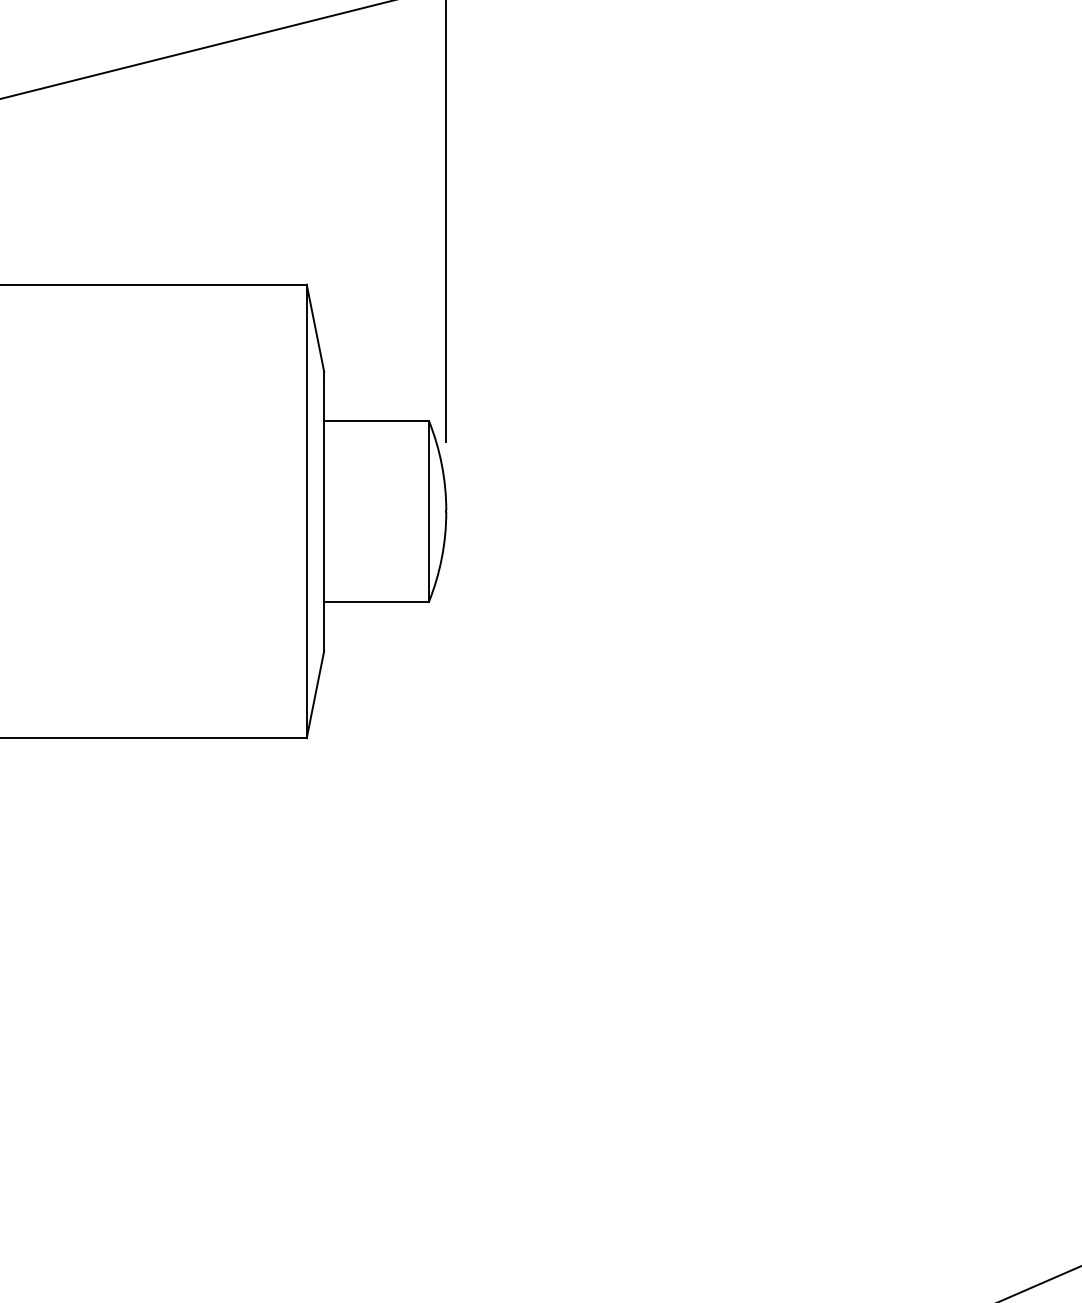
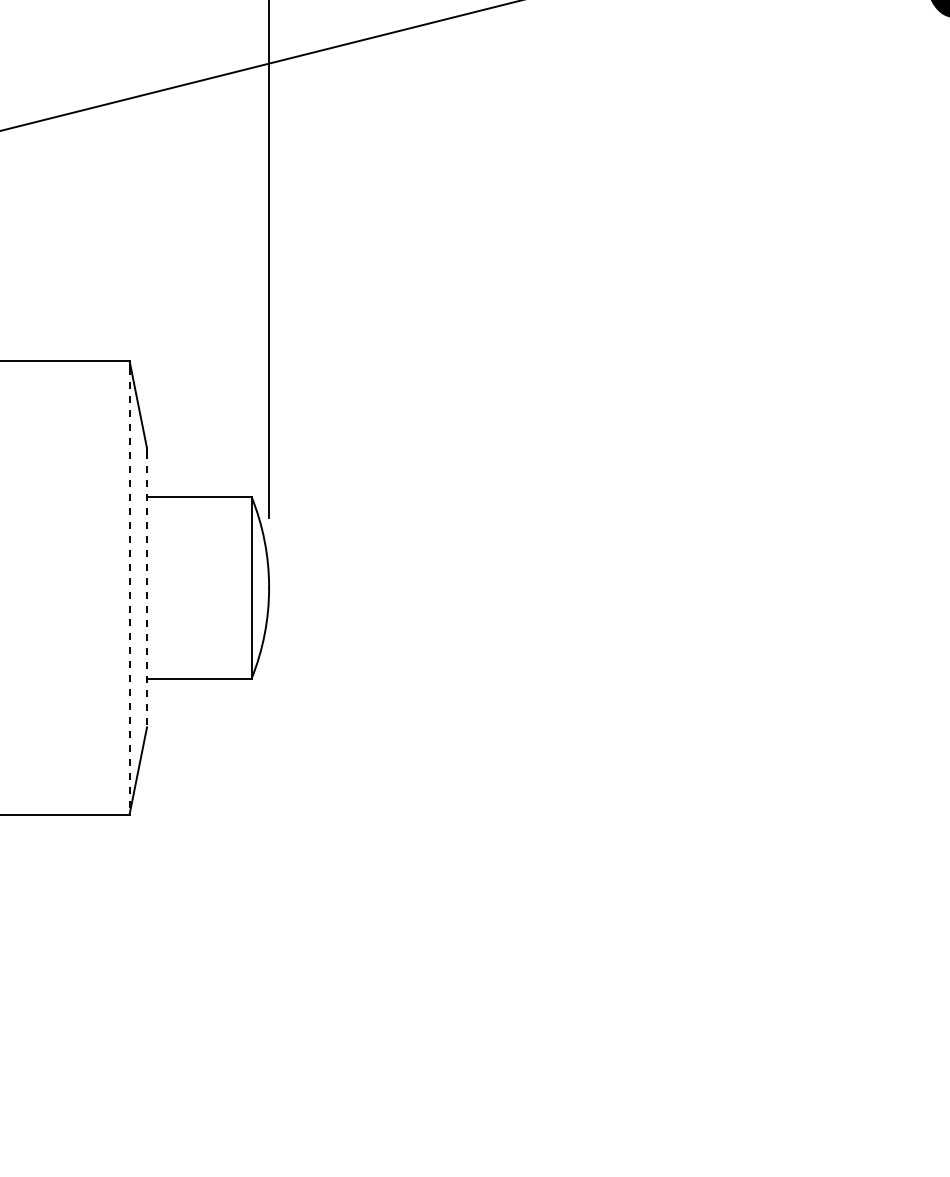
line: (324, 514) -> (147, 590), solid -> dashed
line: (306, 515) -> (129, 591), solid -> dashed

